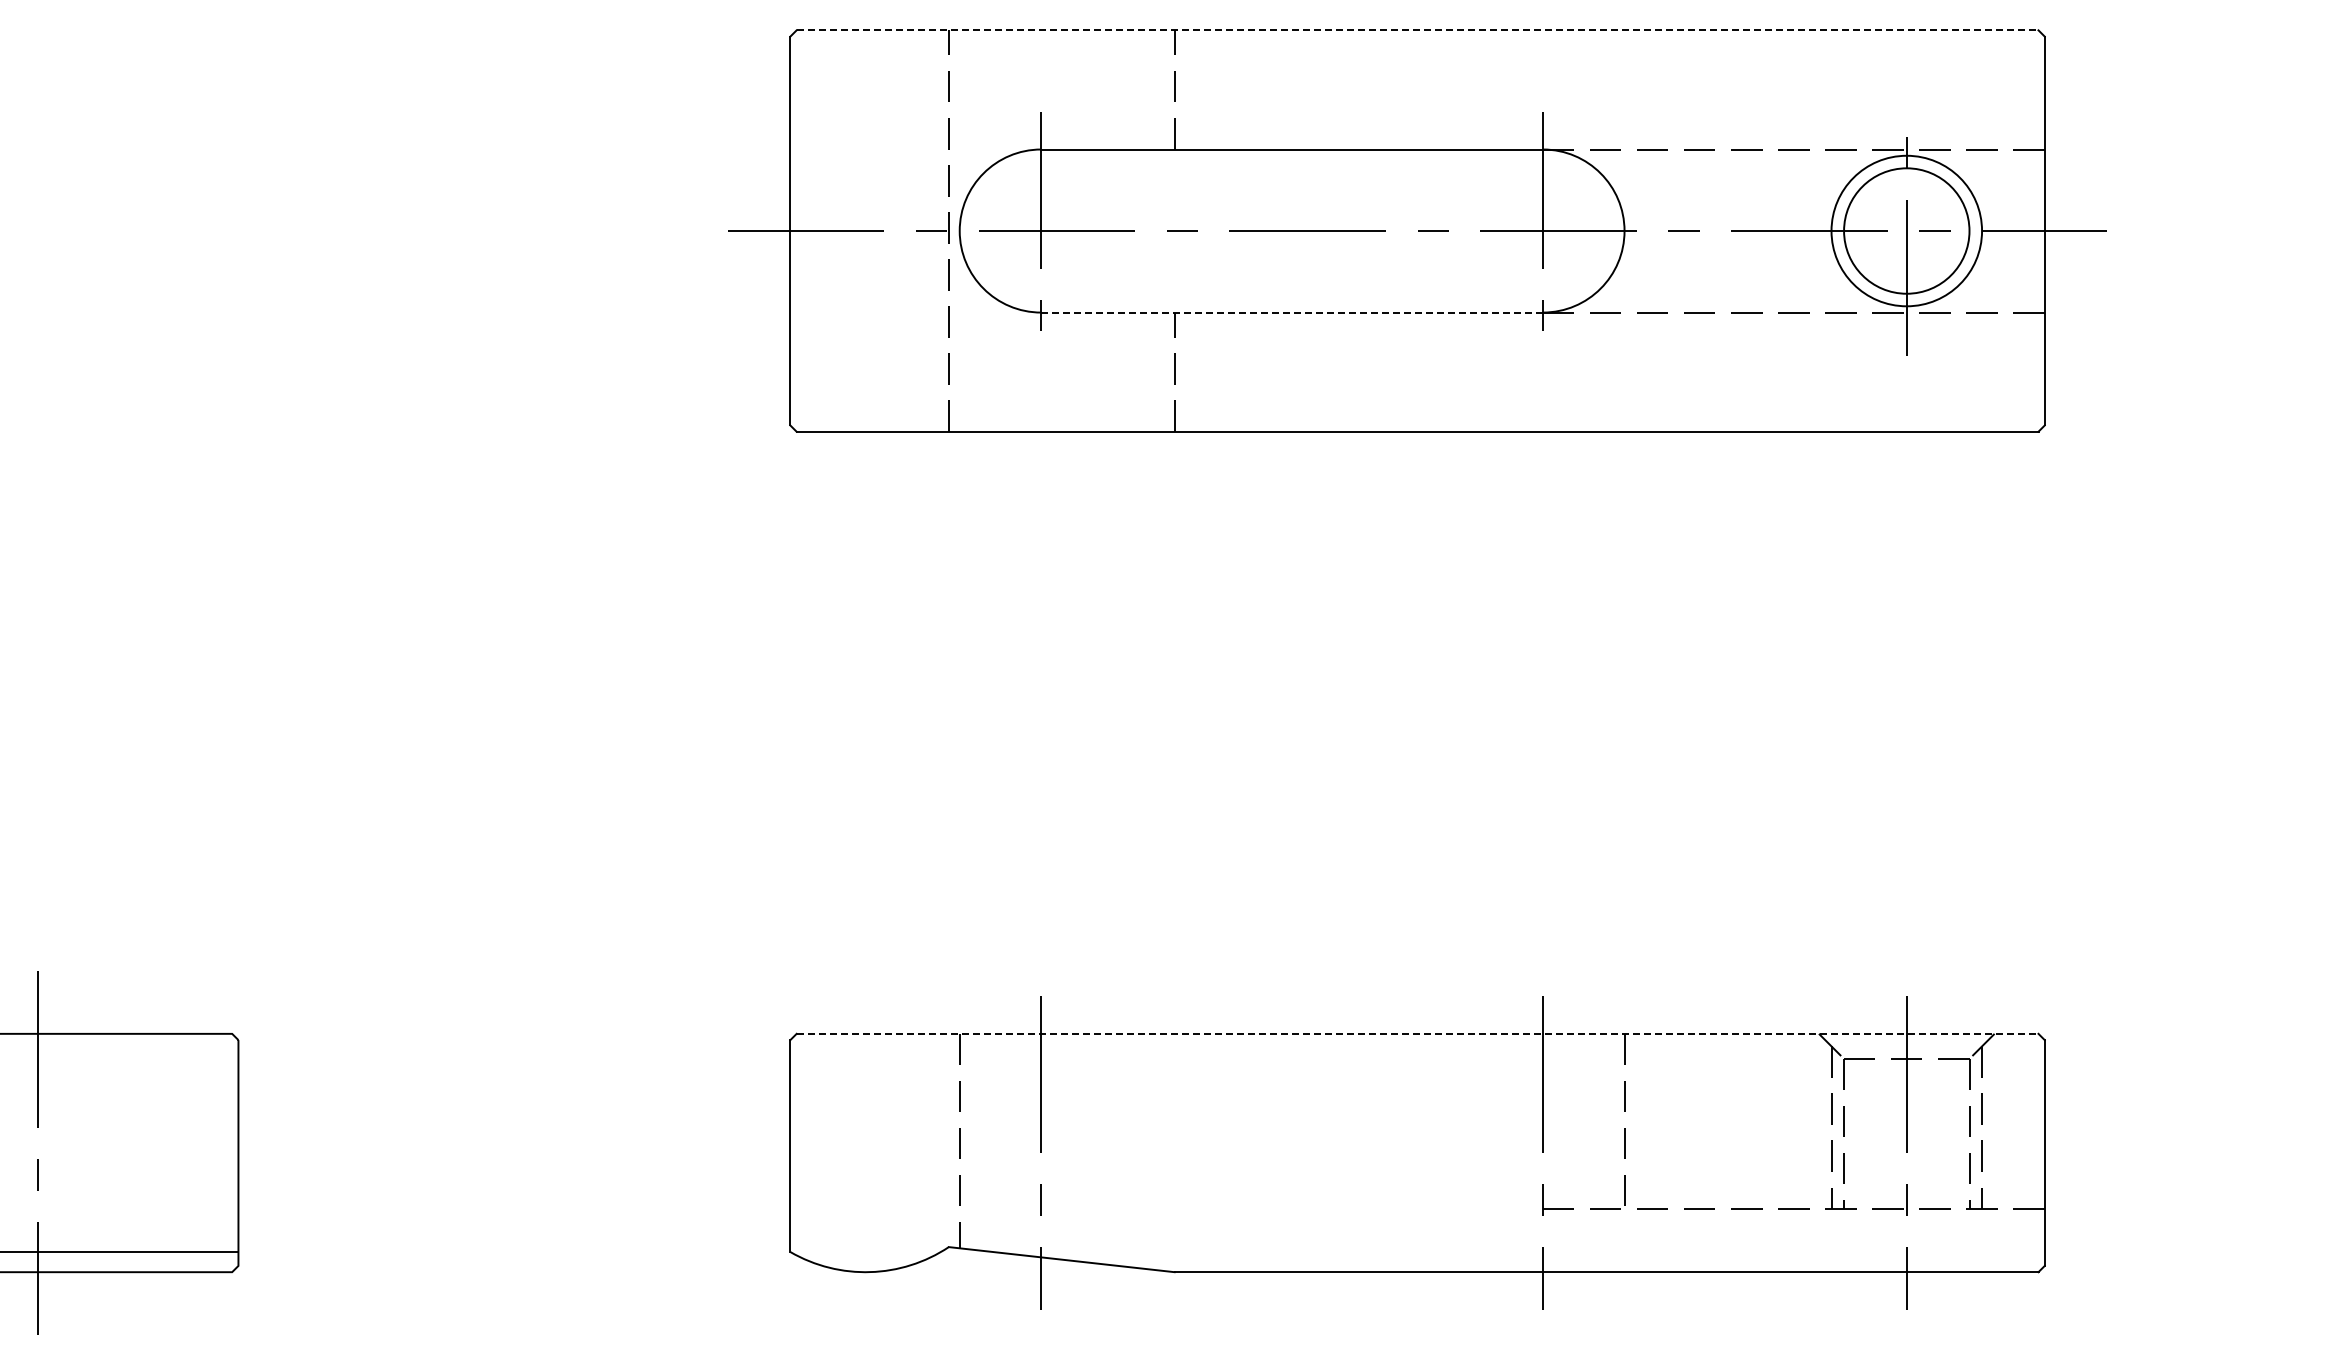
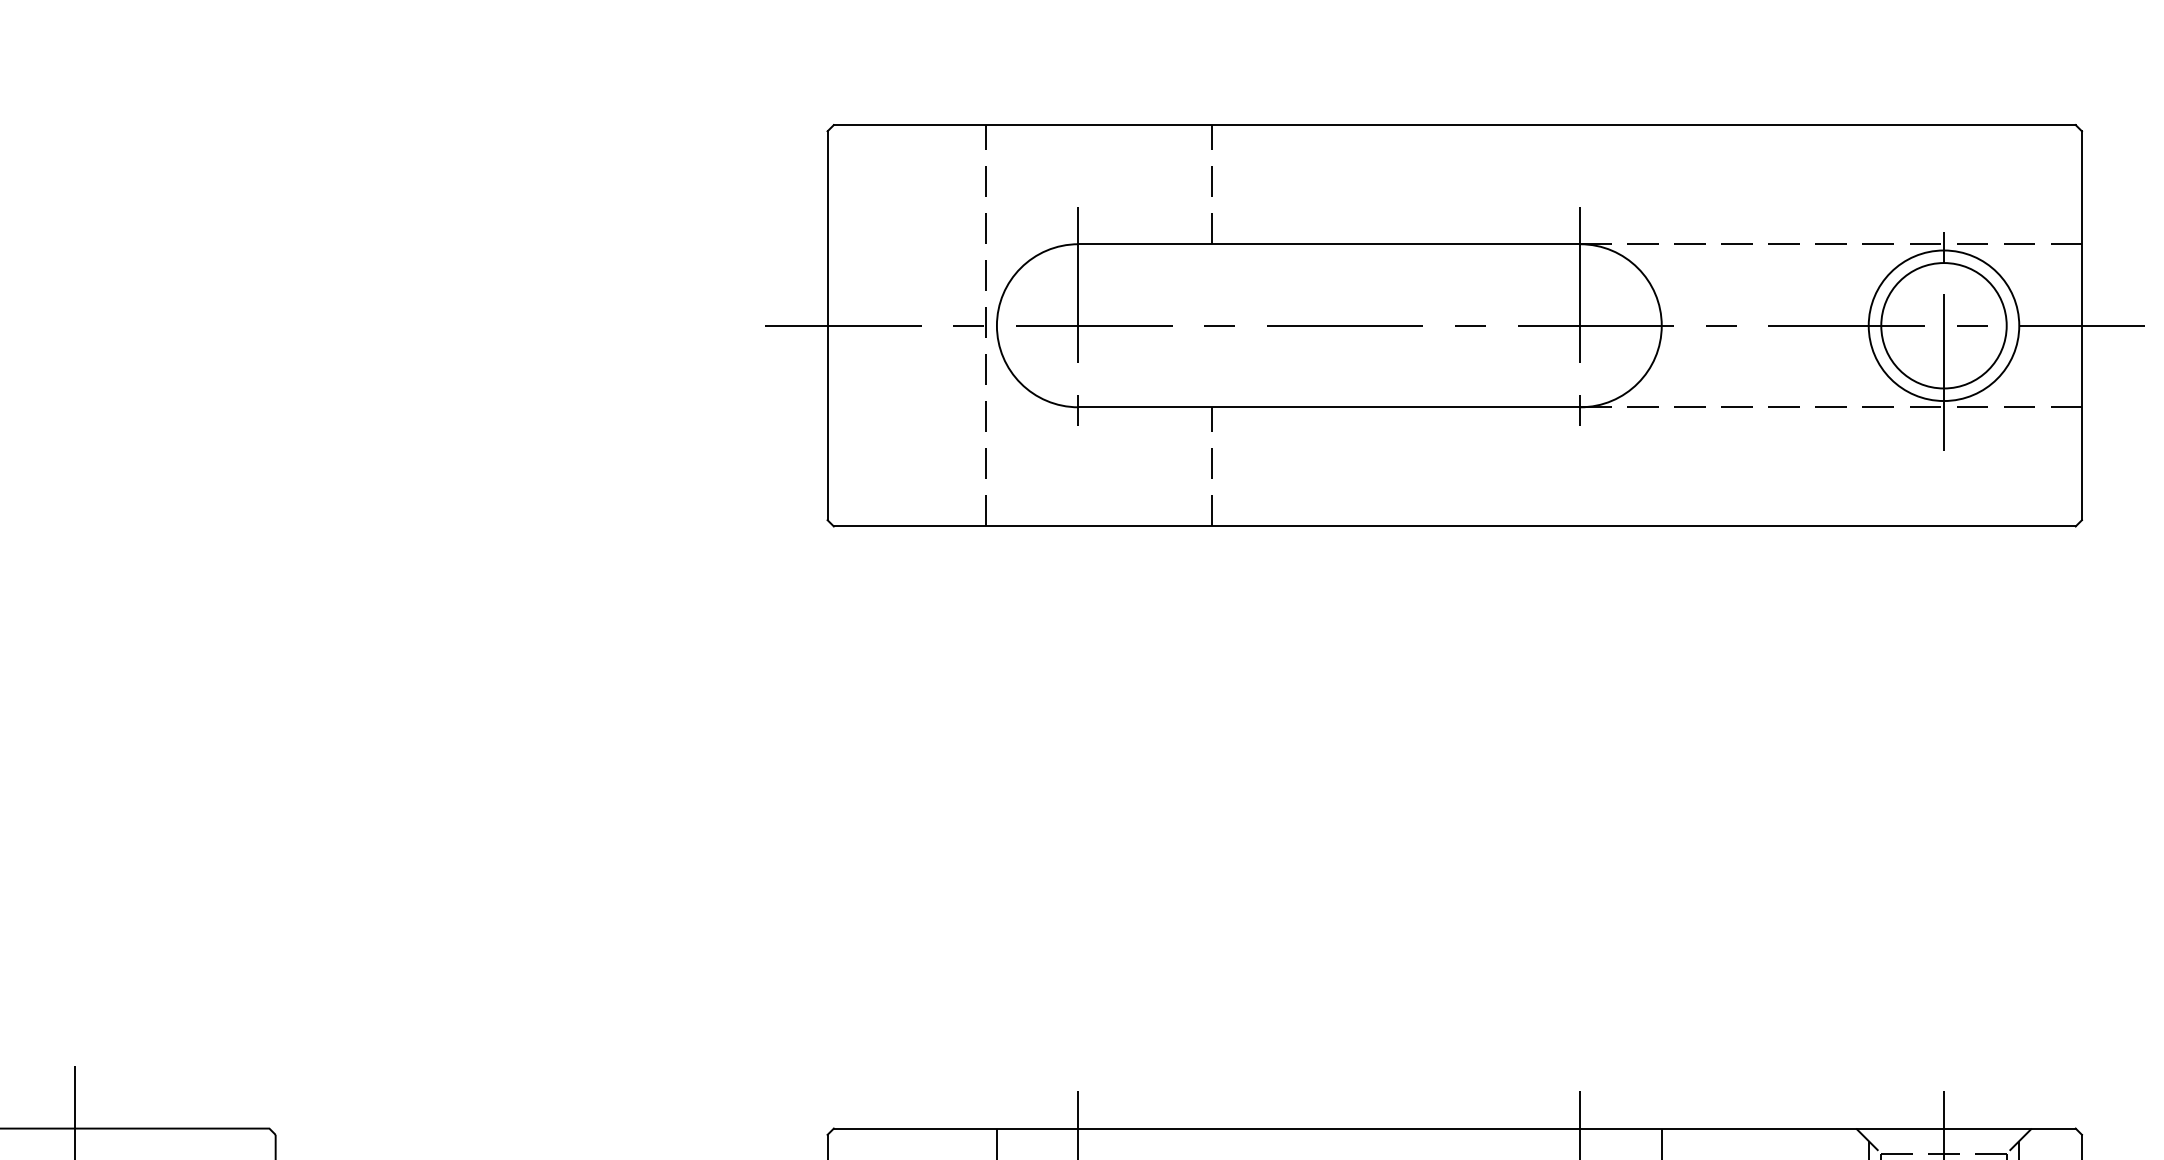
line: (1417, 30) -> (1454, 125), dashed -> solid
line: (1292, 312) -> (1329, 407), dashed -> solid
line: (1417, 1033) -> (1454, 1128), dashed -> solid

